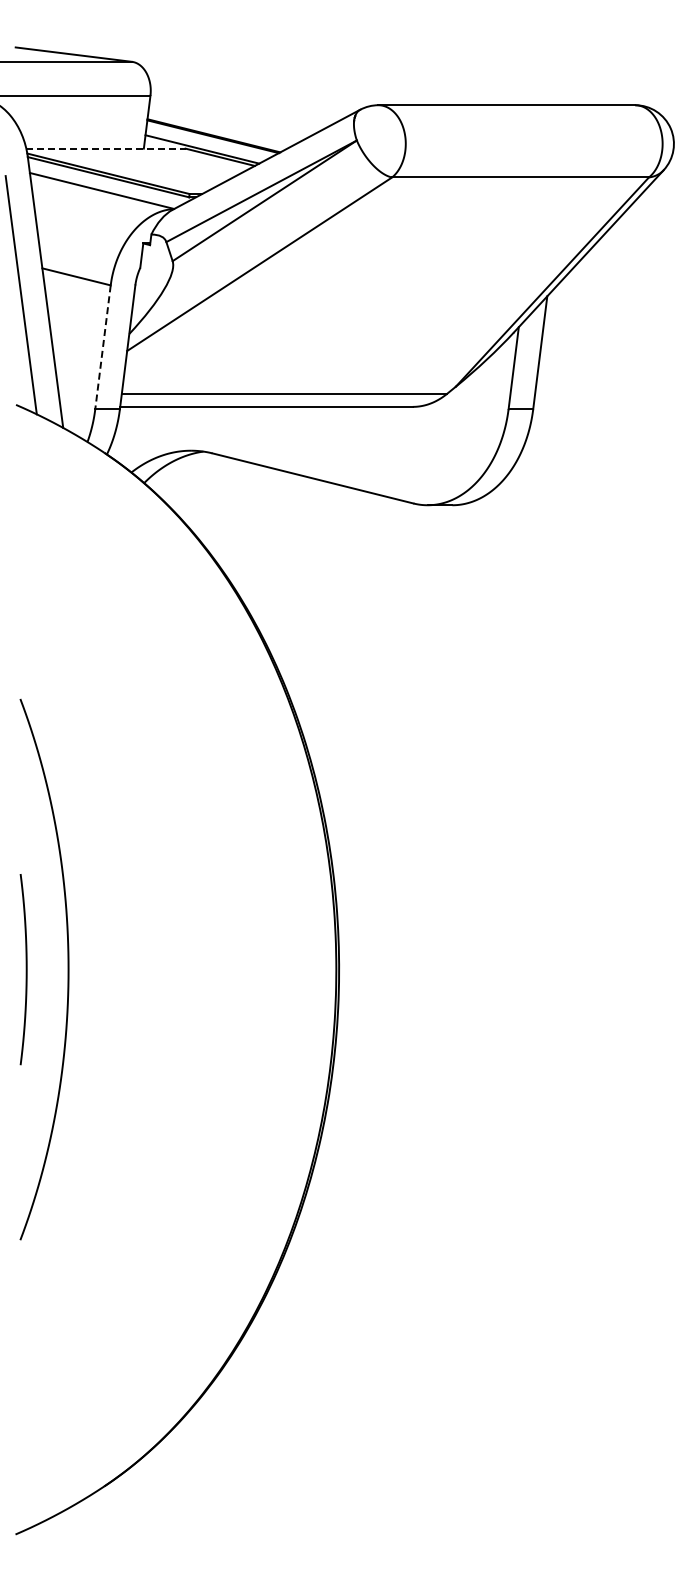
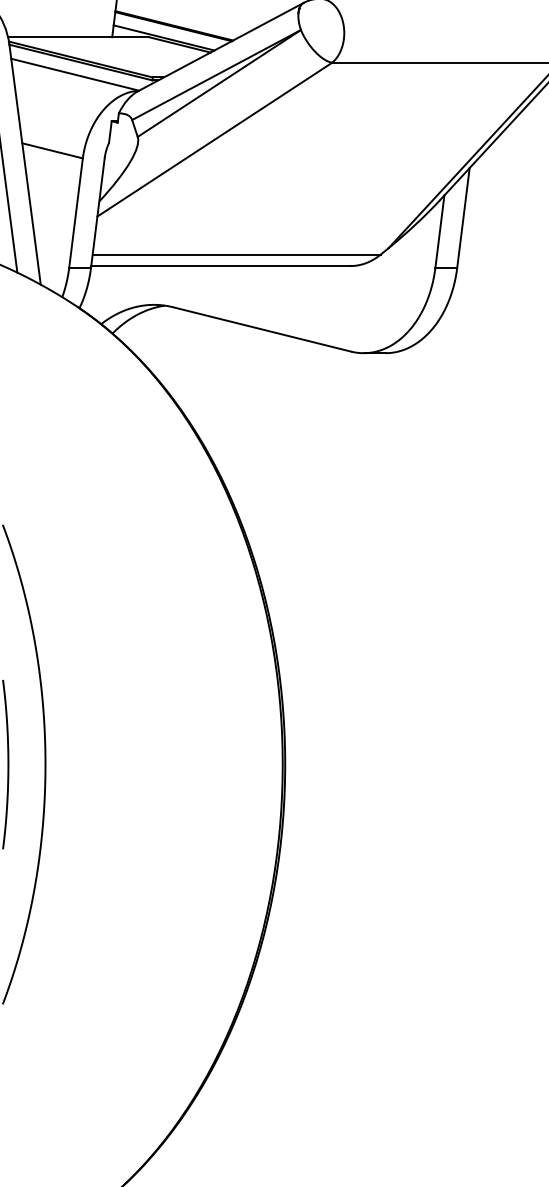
line: (105, 148) -> (78, 37), dashed -> solid
line: (102, 347) -> (75, 213), dashed -> solid

